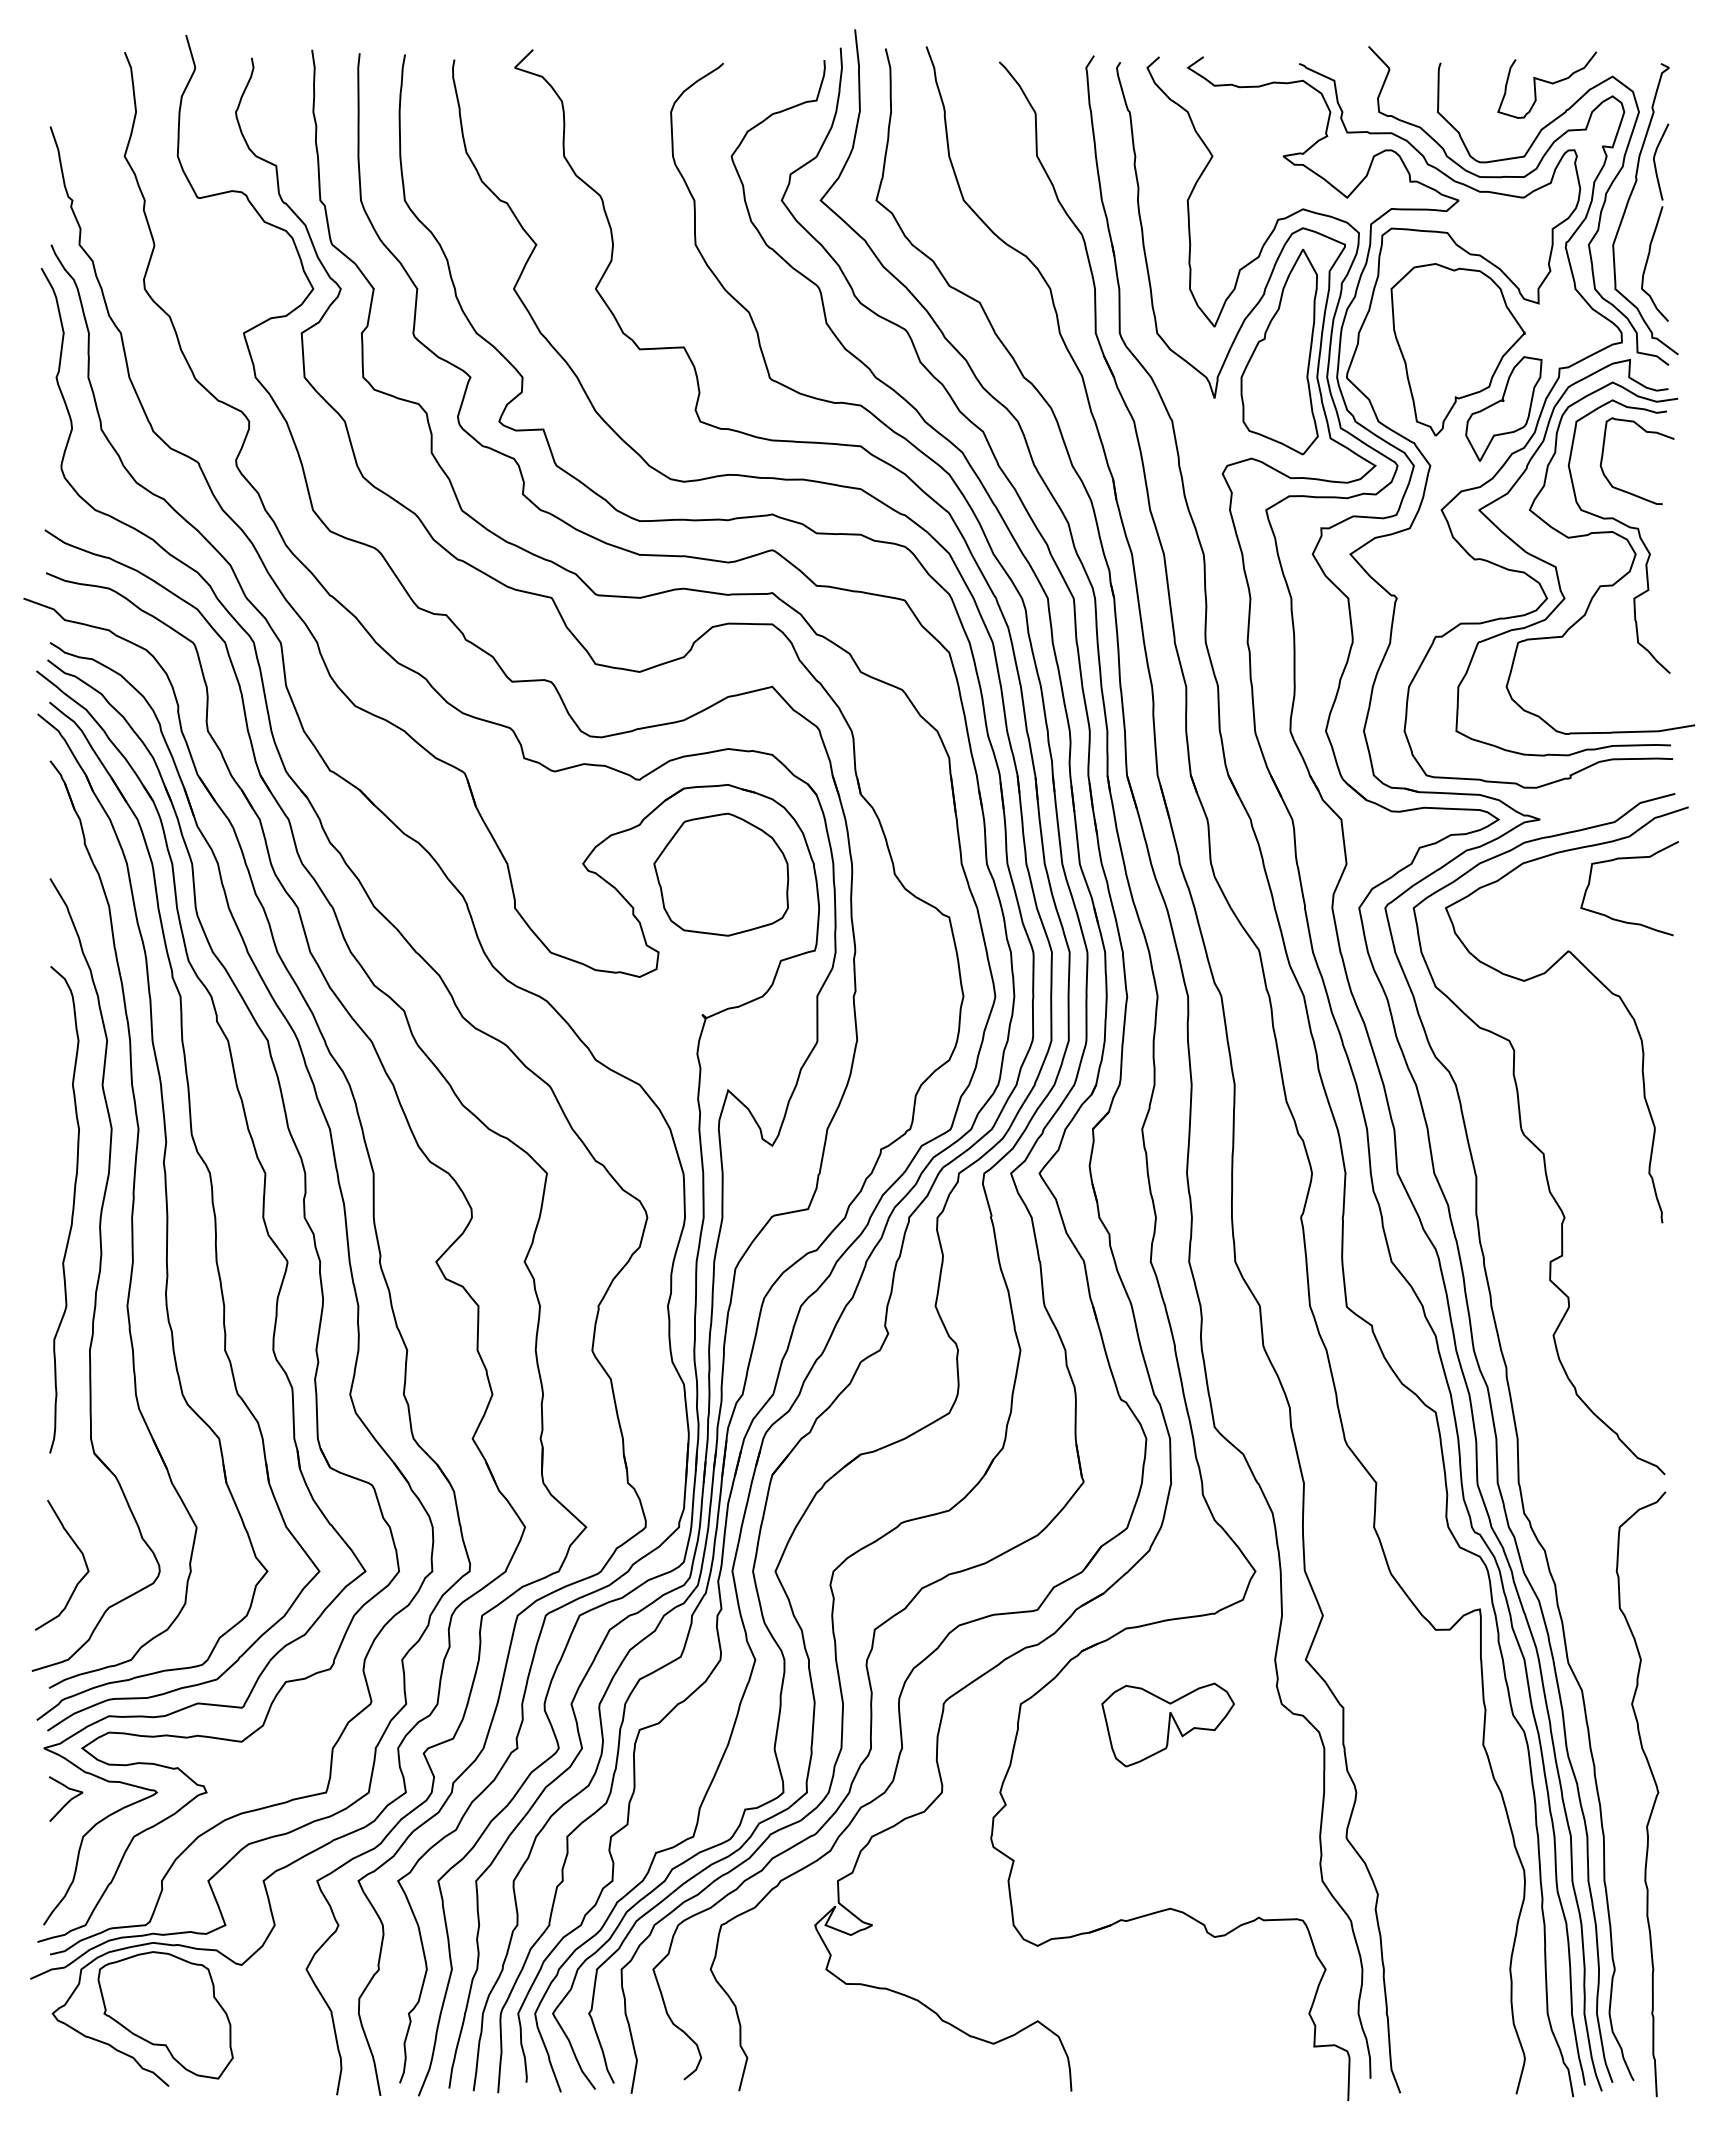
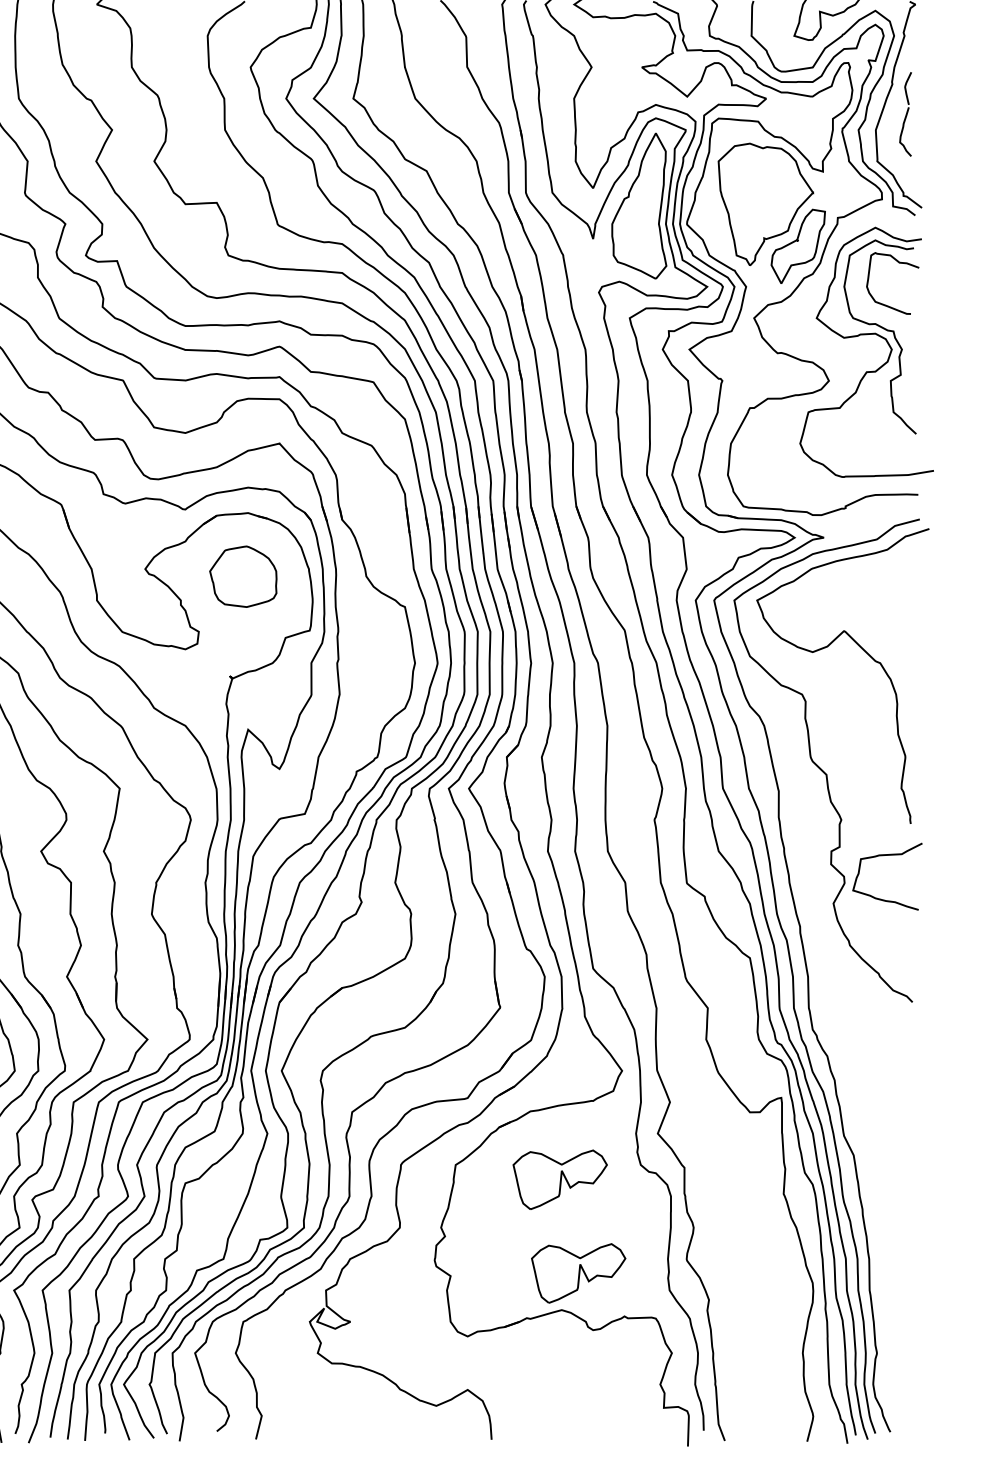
part: (1655, 222) -> (905, 114), size x0.6
curve: (1555, 565) -> (834, 357), removed
curve: (1624, 859) -> (883, 856), moved
part: (721, 874) -> (243, 576), size x0.7
curve: (1654, 1799) -> (905, 1232), removed
part: (1193, 1856) -> (578, 1273), added

